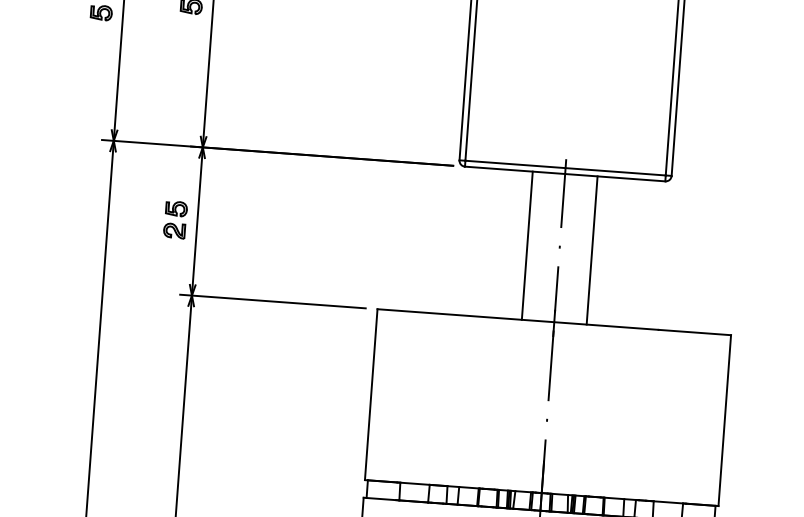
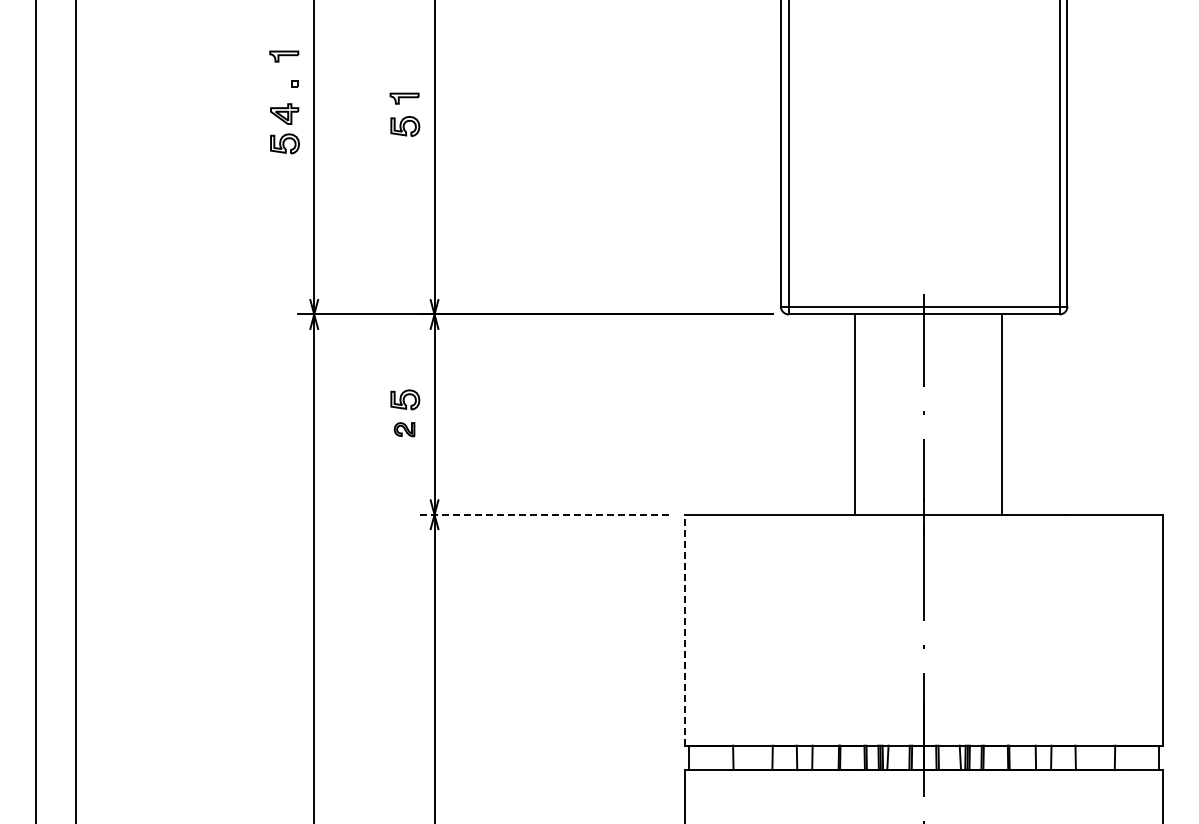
part: (174, 230) -> (404, 429), size x0.7
line: (527, 245) -> (855, 414), moved
line: (591, 250) -> (1001, 414), moved
line: (272, 301) -> (543, 514), solid -> dashed
line: (371, 394) -> (685, 629), solid -> dashed

